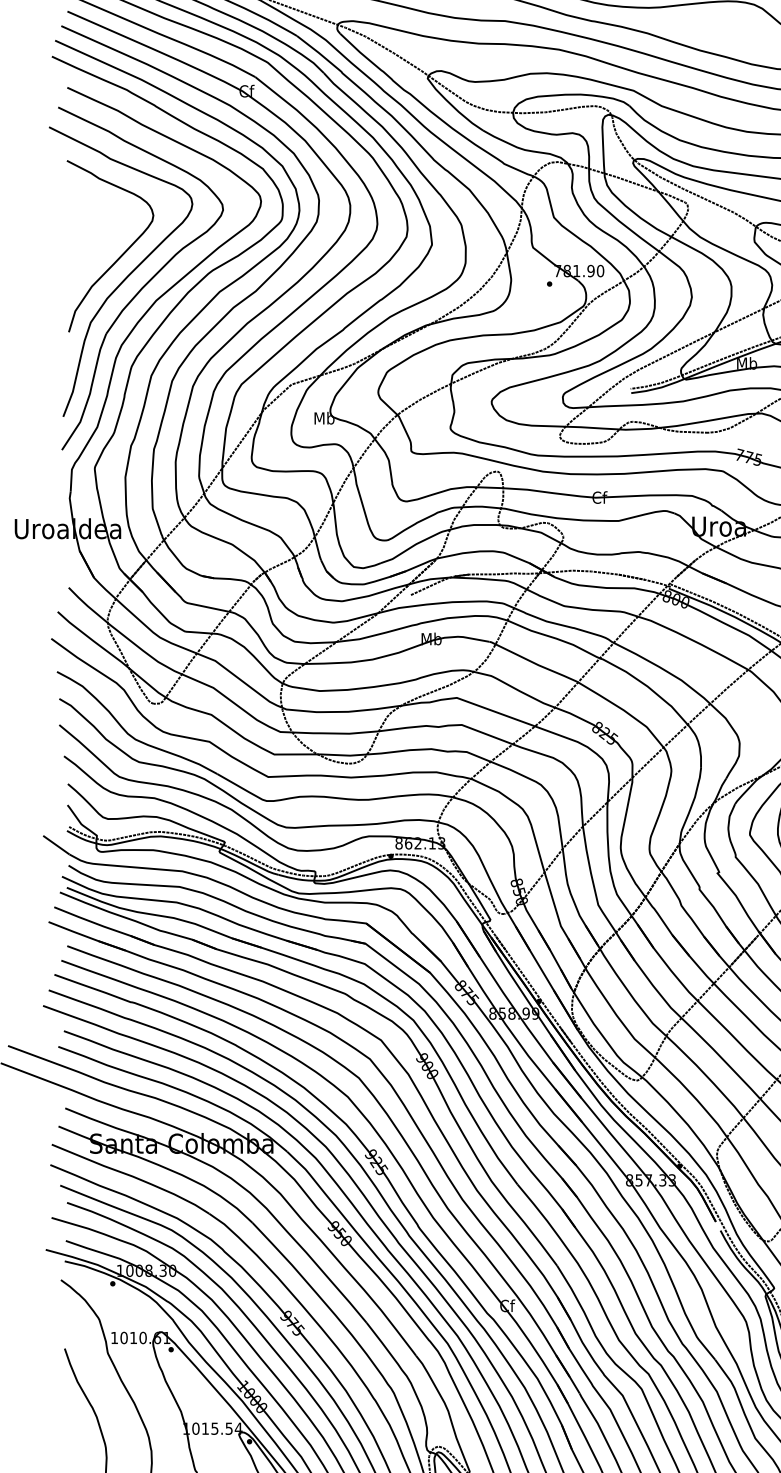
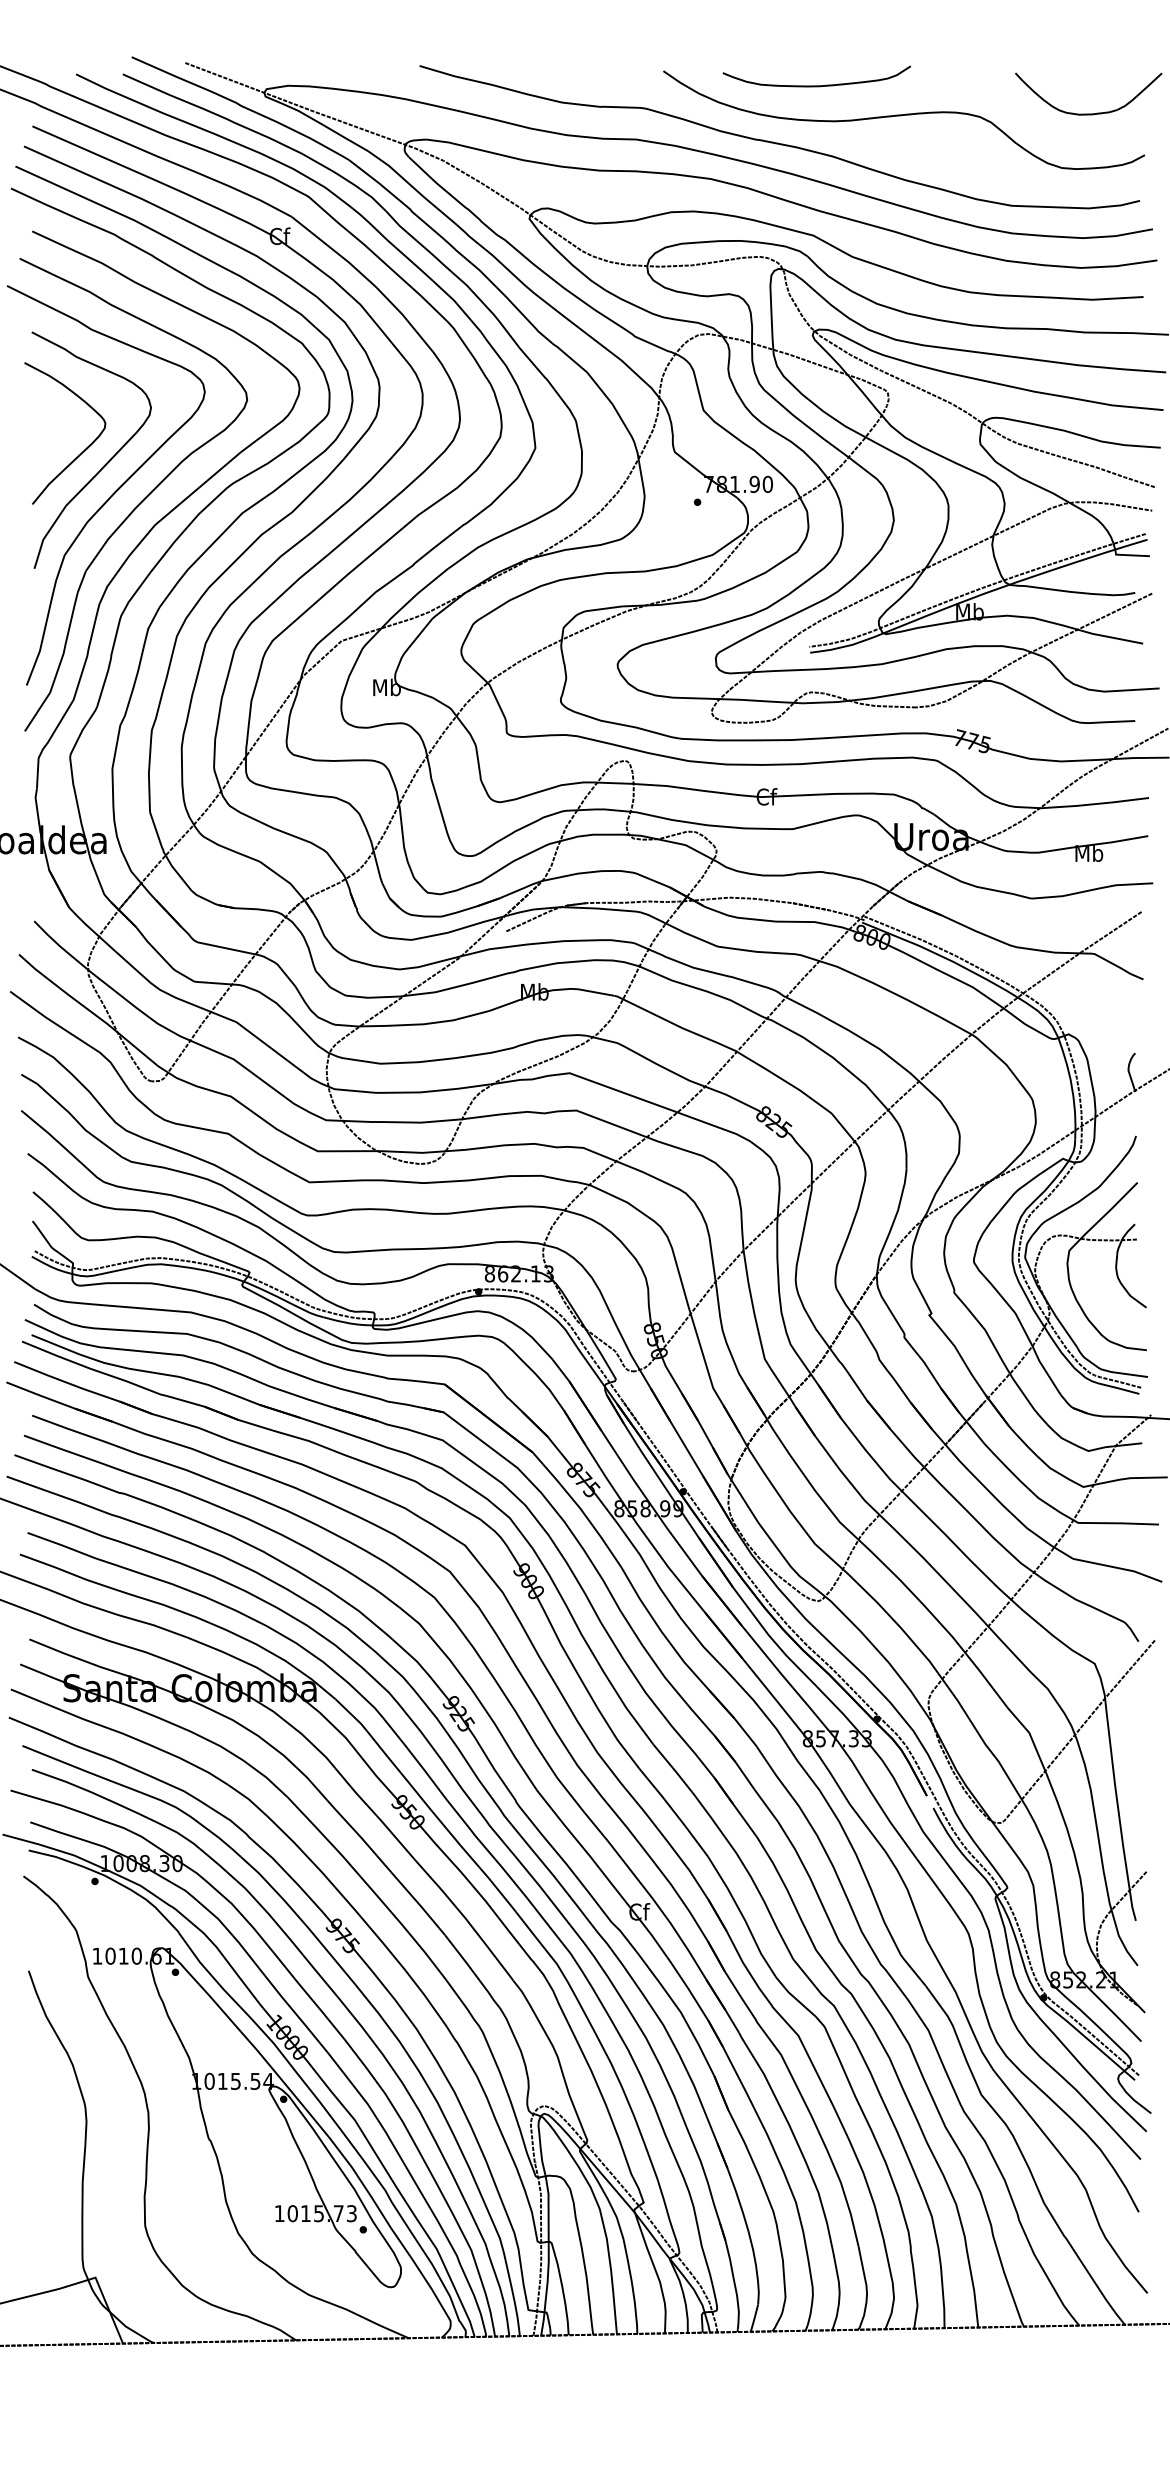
curve: (104, 246) -> (83, 450), added

